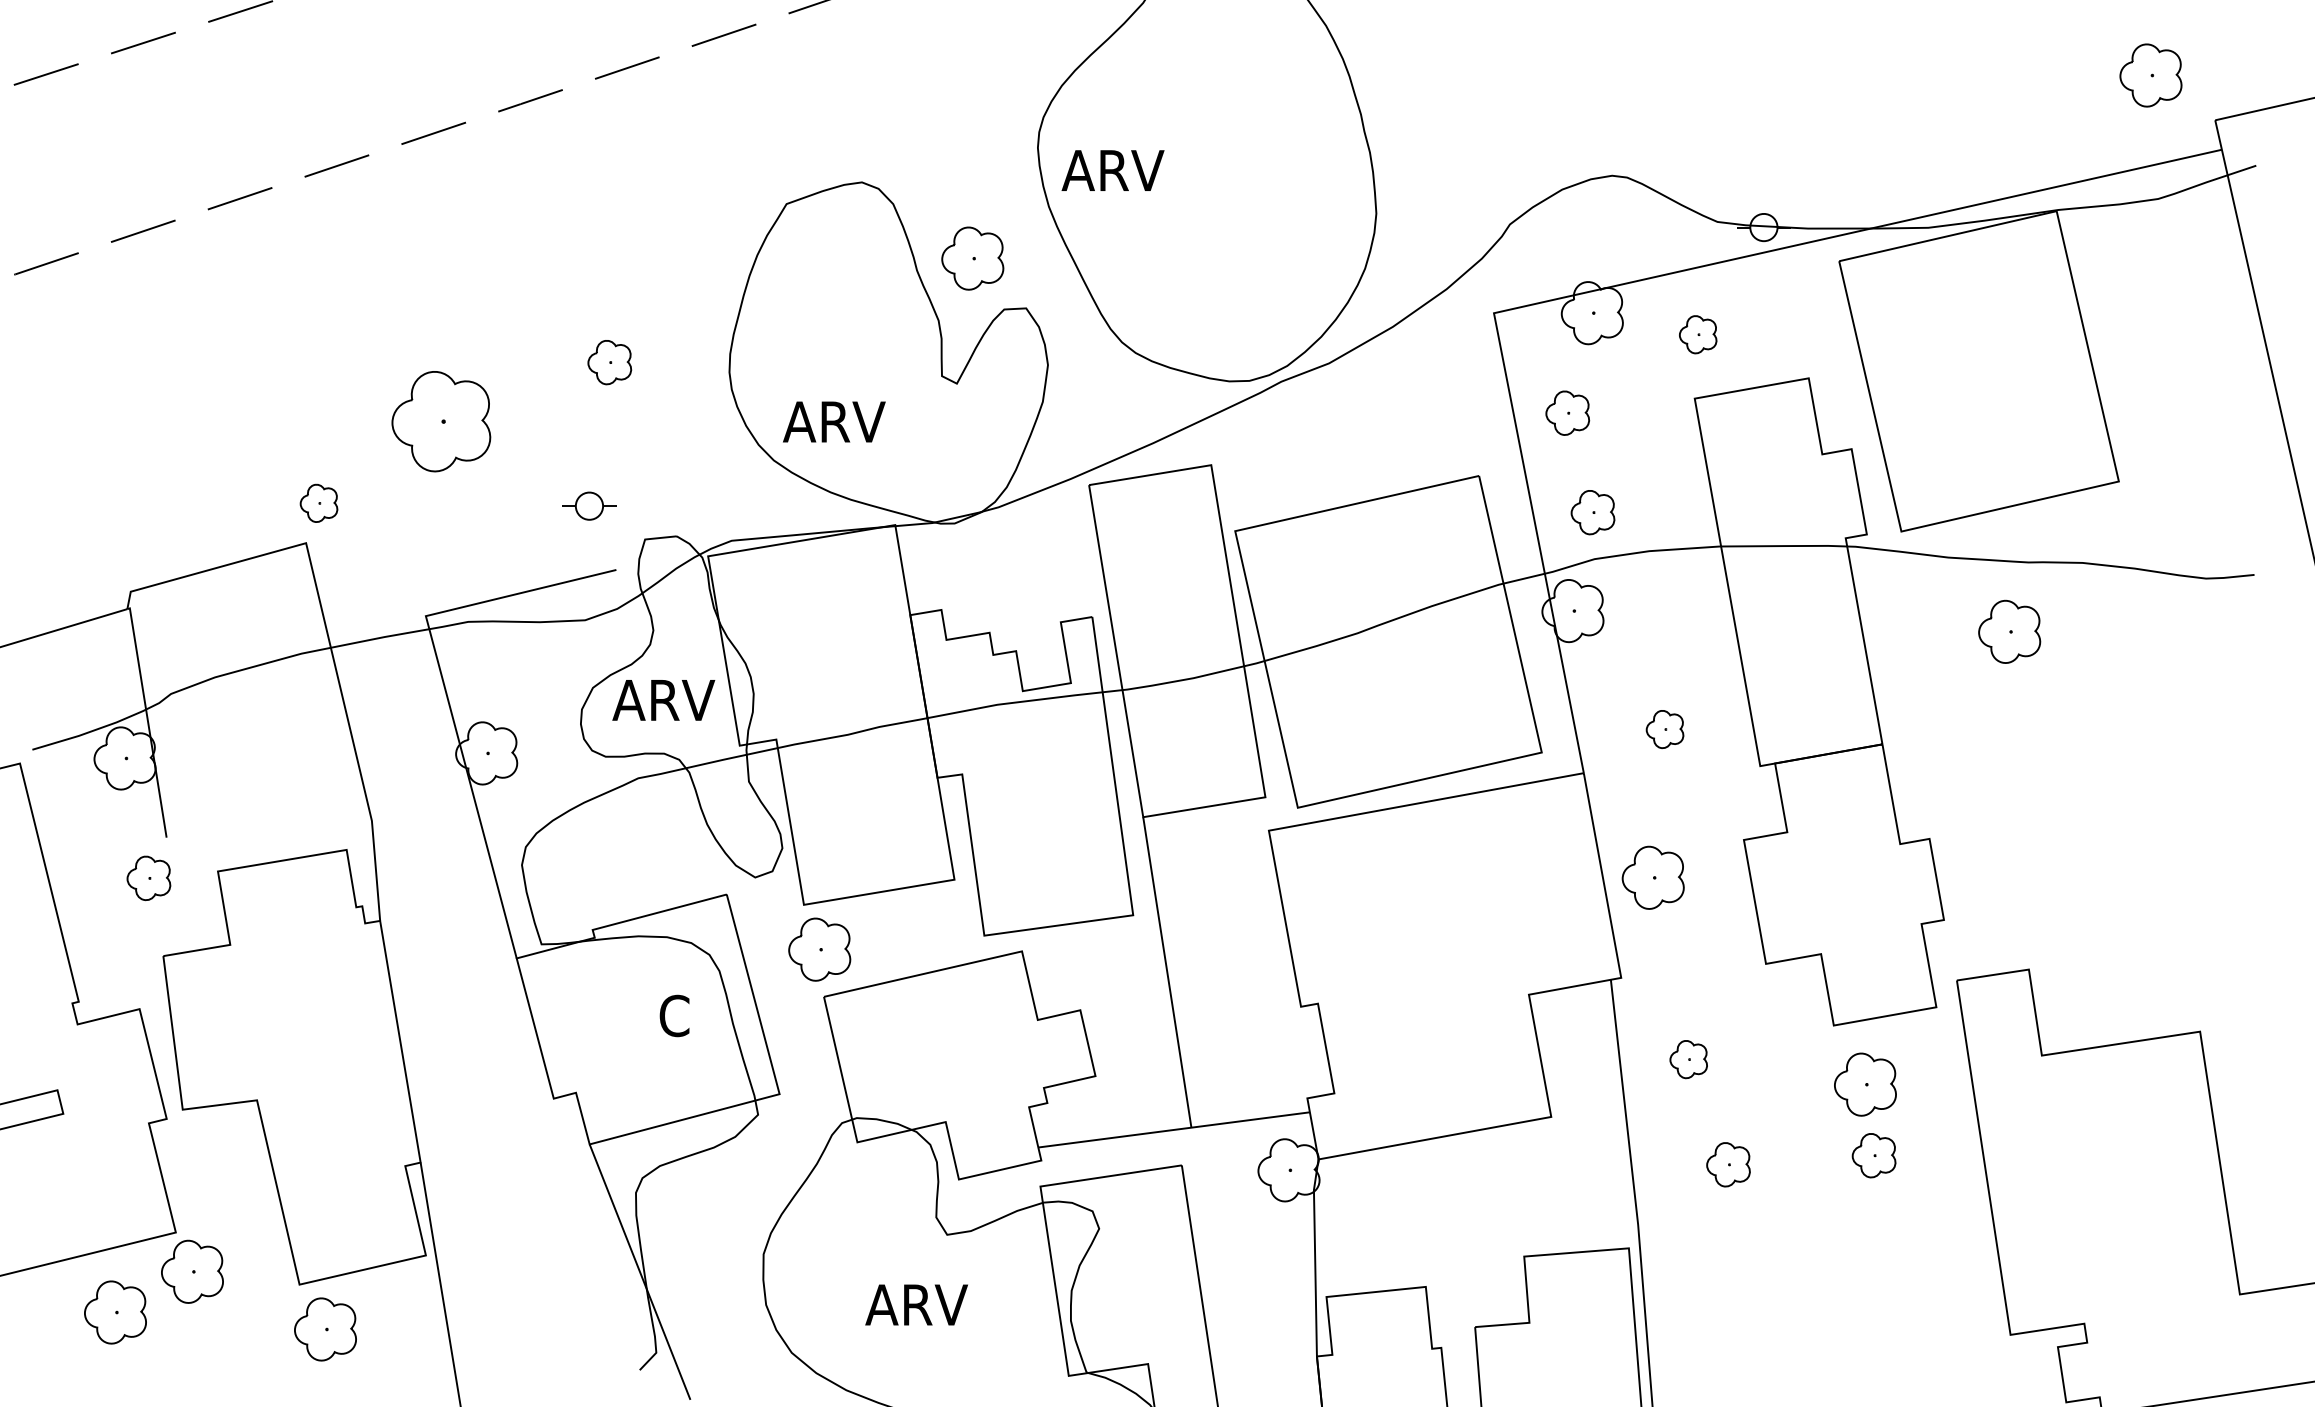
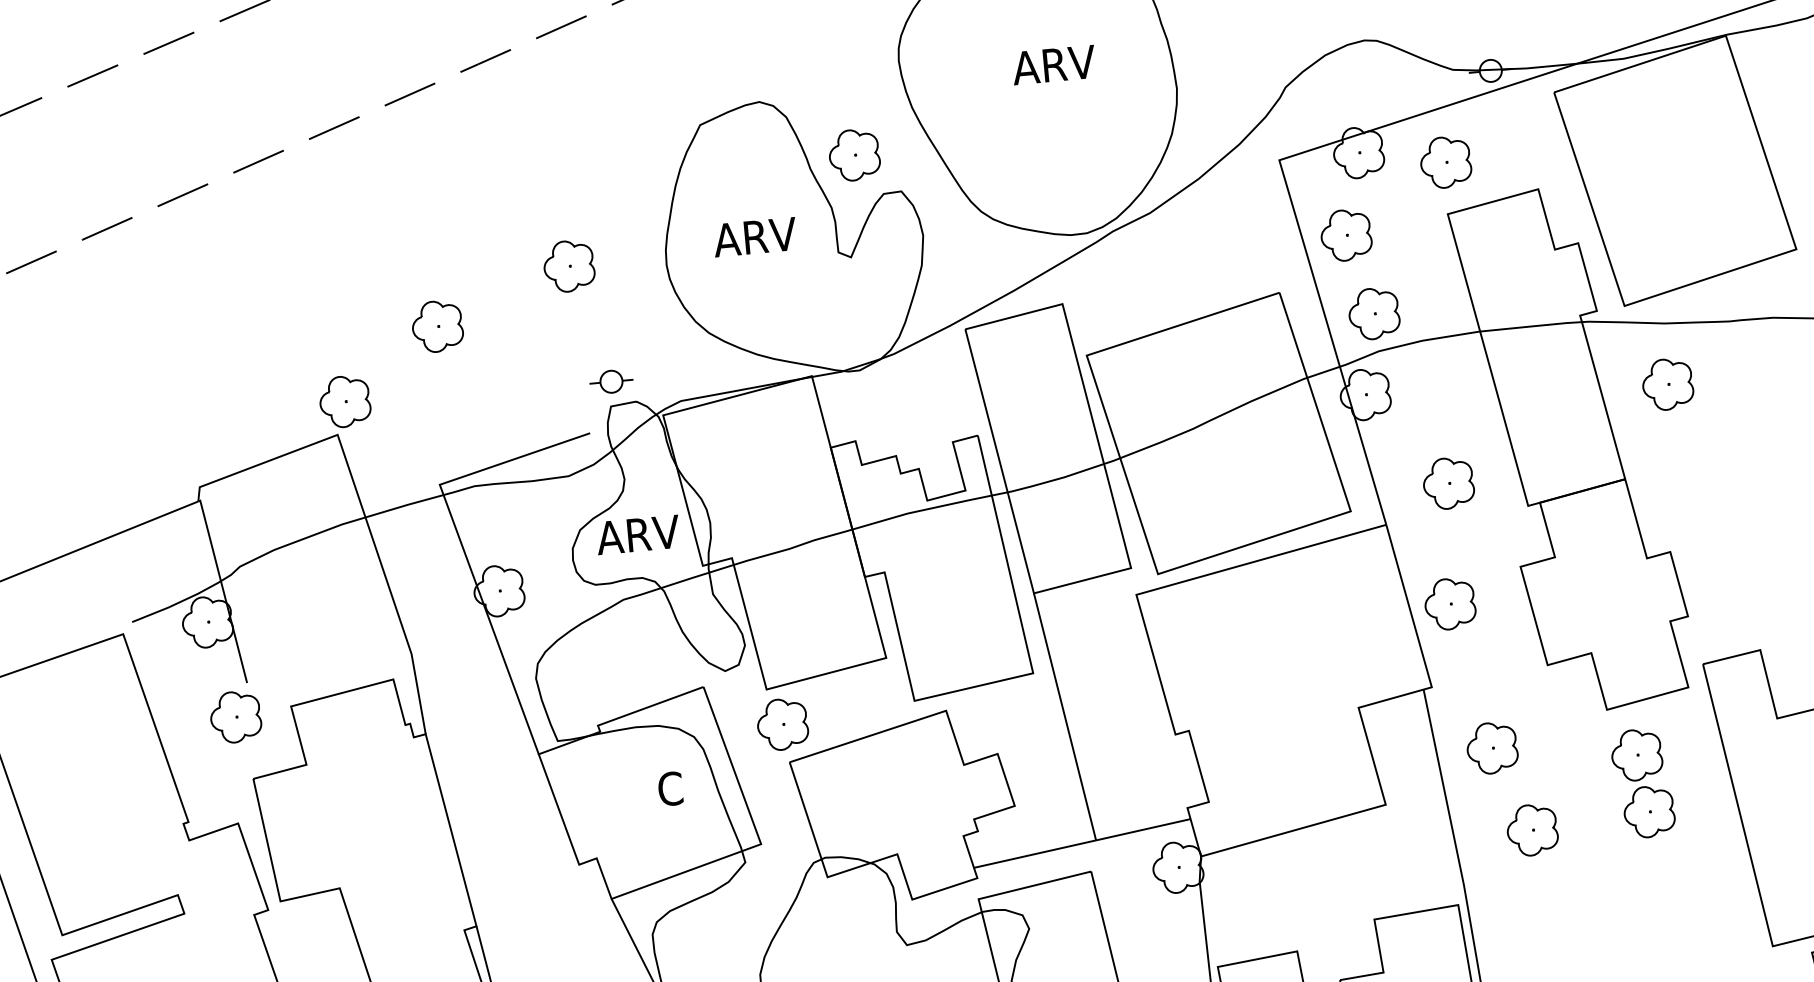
text: (1112, 170) -> (1053, 65), moved
part: (1697, 334) -> (1445, 162), size x1.67
part: (609, 362) -> (569, 266), size x1.43
part: (1567, 413) -> (1346, 235), size x1.43
part: (440, 421) -> (437, 326), size x0.62
text: (834, 421) -> (755, 236), moved
part: (318, 503) -> (344, 401), size x1.67
part: (589, 505) -> (611, 381), moved
part: (1592, 512) -> (1373, 313), size x1.43
part: (2009, 631) -> (1667, 384), moved
part: (1664, 729) -> (1448, 483), size x1.67
part: (148, 878) -> (235, 717), size x1.43
part: (1688, 1059) -> (1492, 748), size x1.67
part: (1873, 1155) -> (1648, 811), size x1.43
part: (1728, 1164) -> (1532, 829), size x1.43

